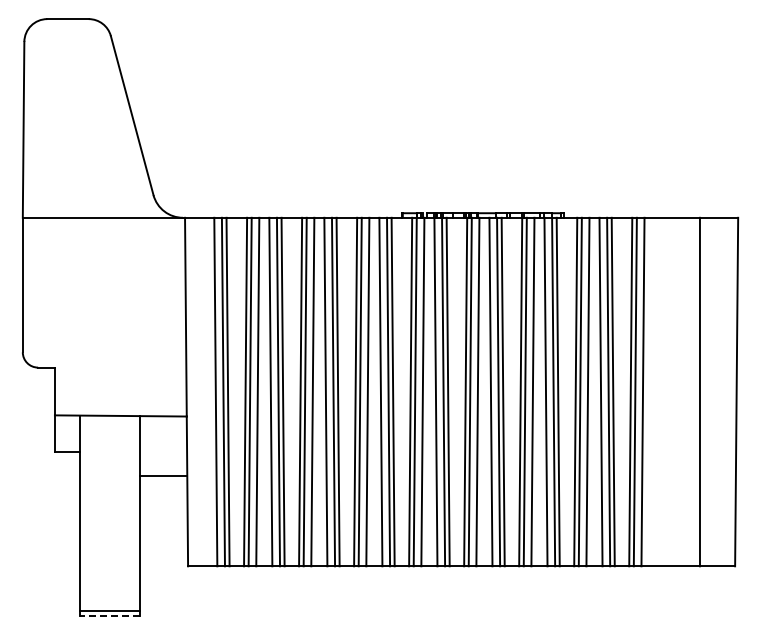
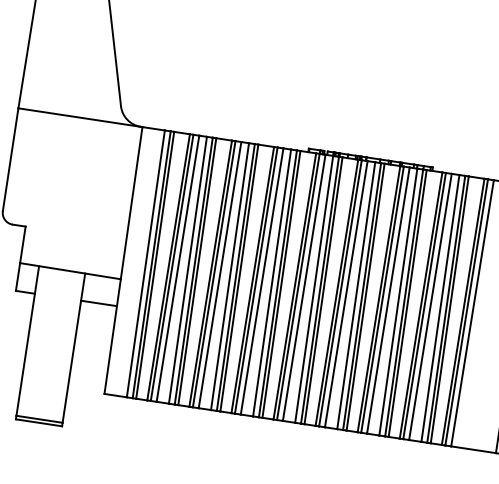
line: (163, 475) -> (98, 303), moved
line: (109, 615) -> (38, 422), dashed -> solid

